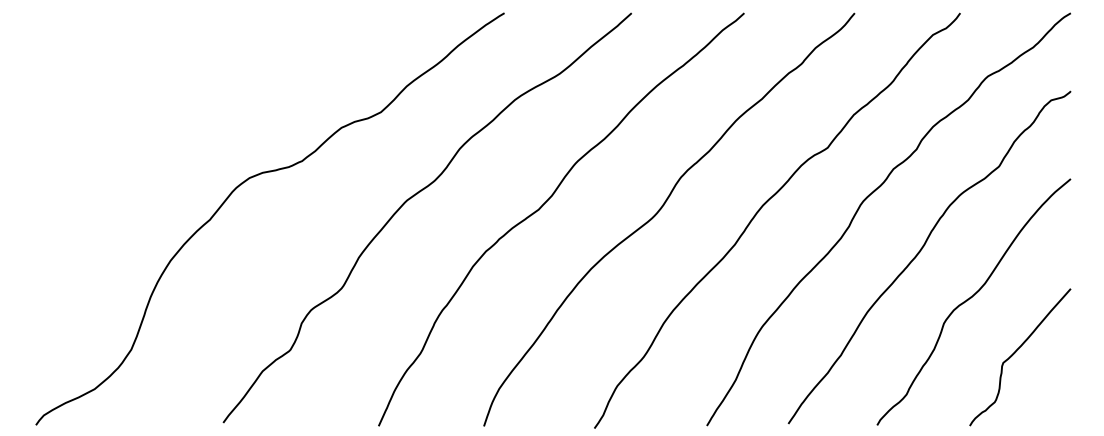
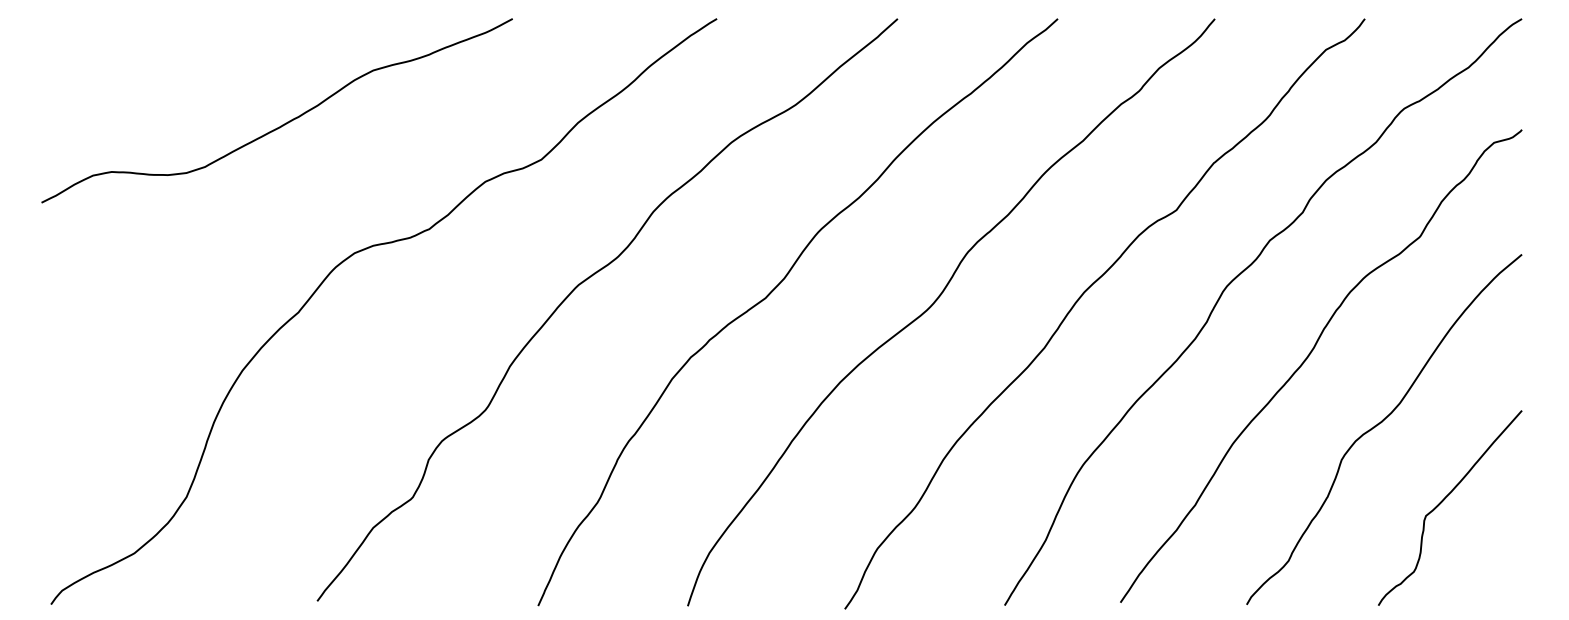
curve: (199, 86) -> (283, 123), added

